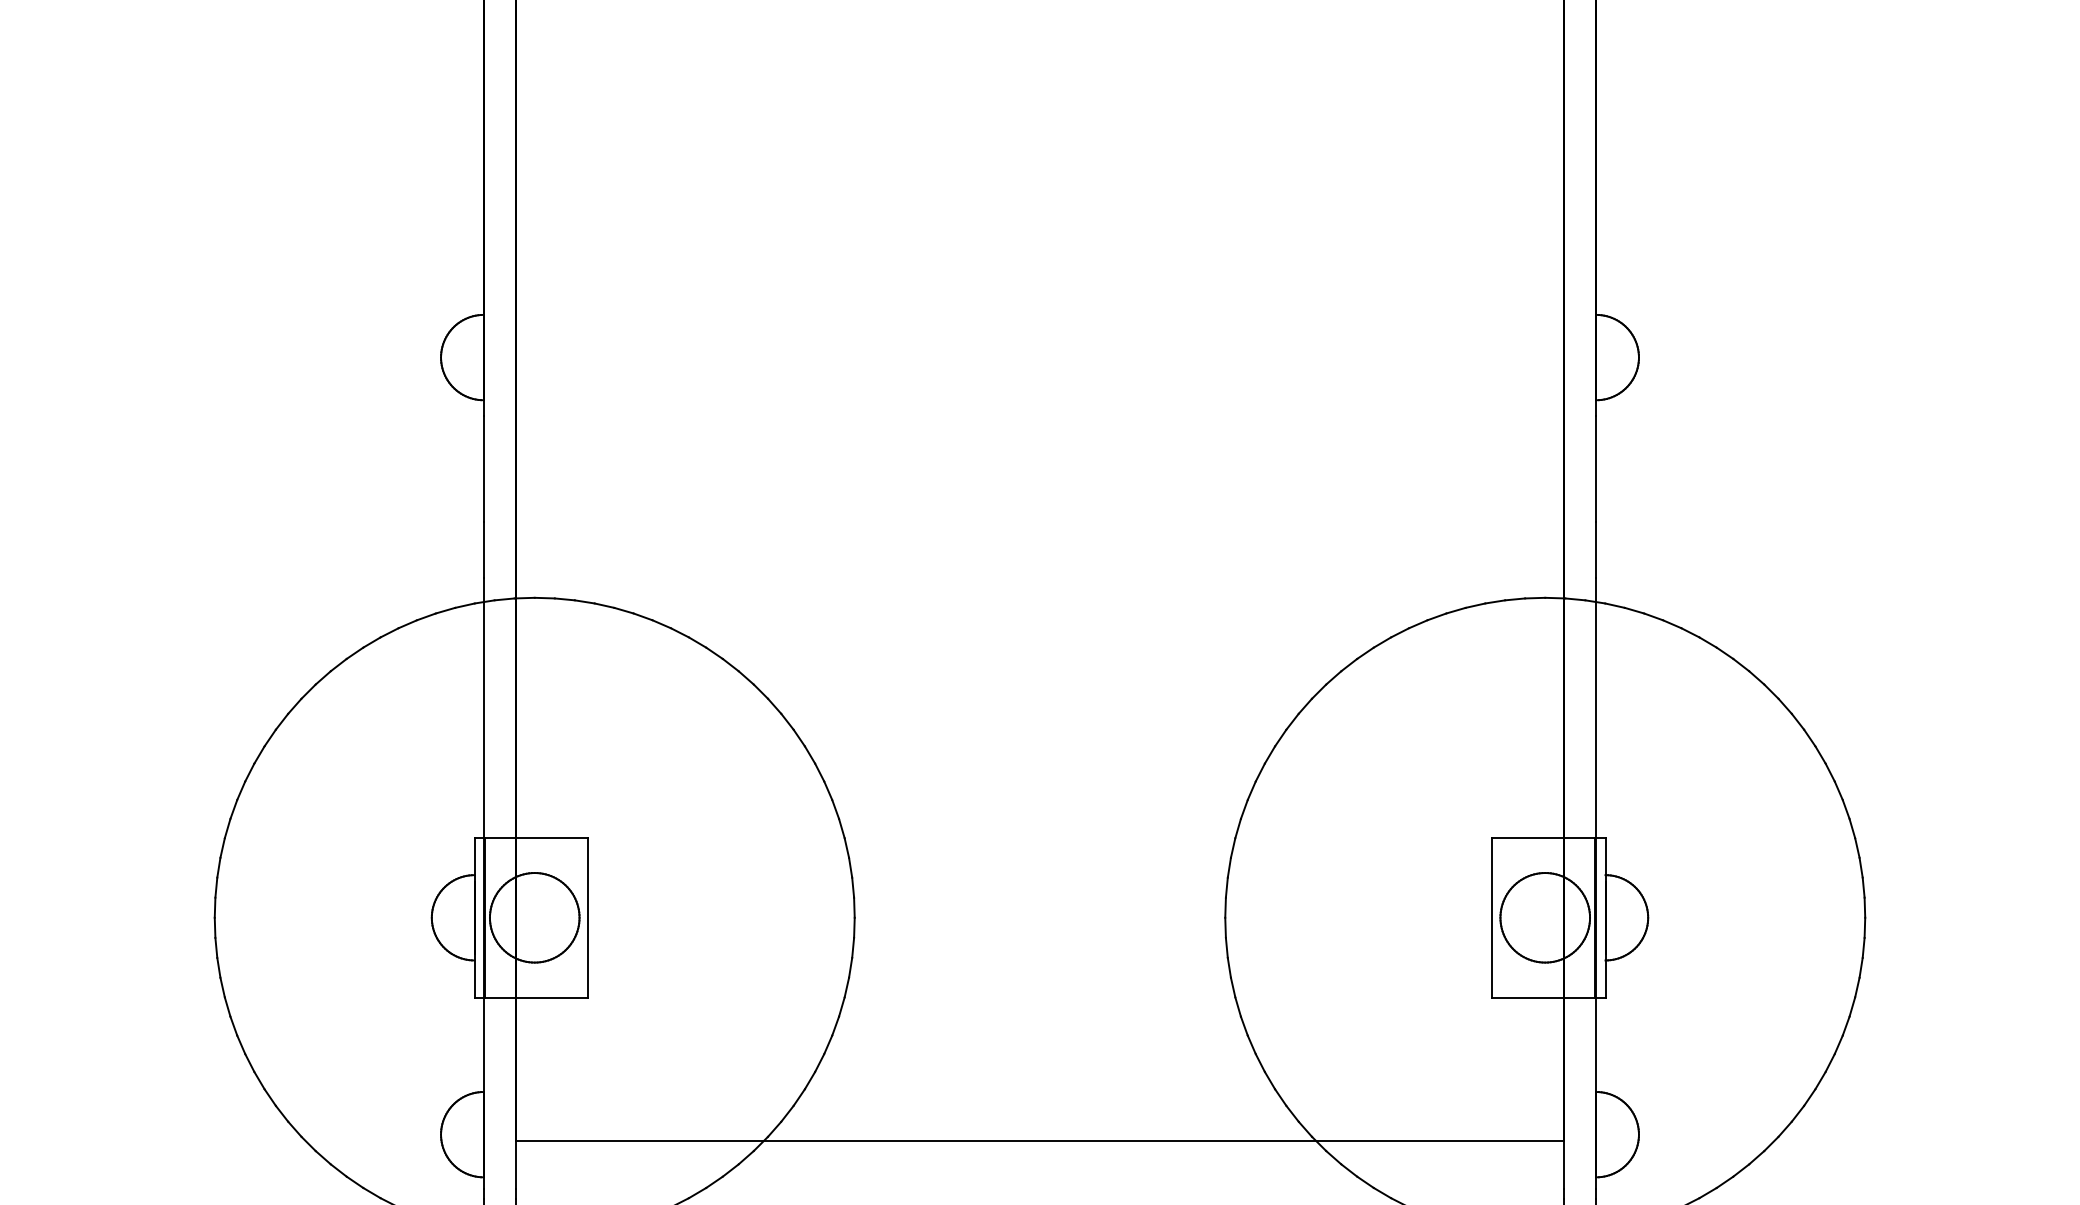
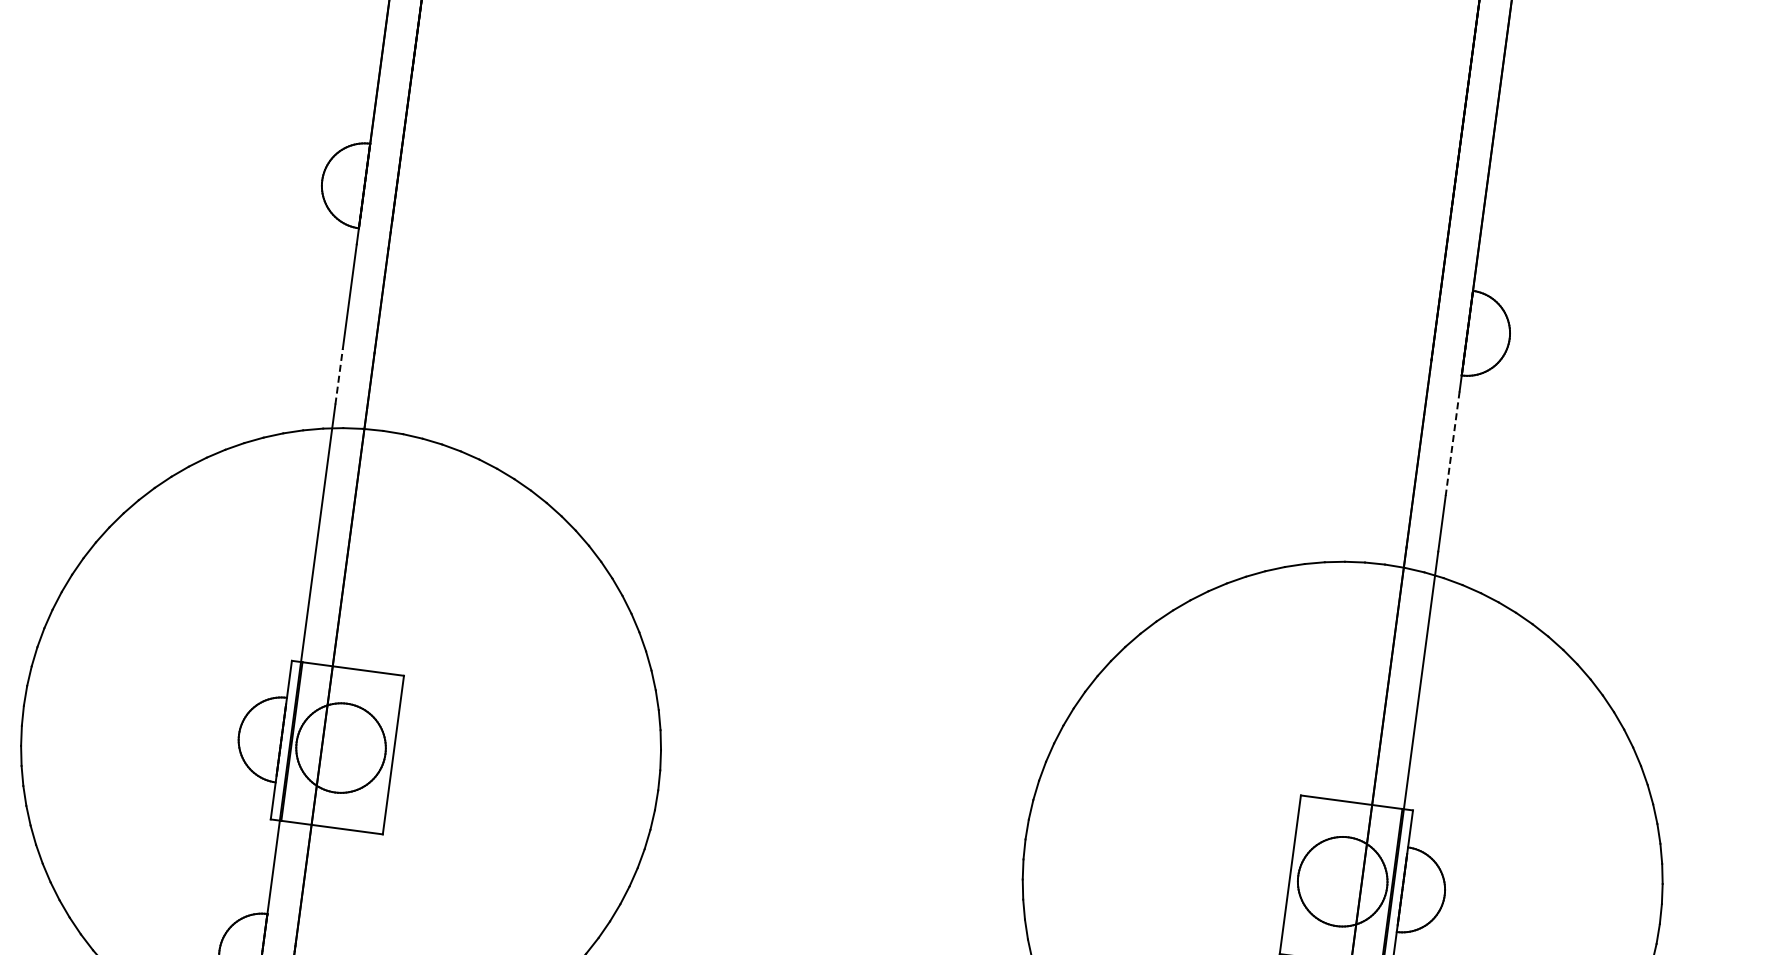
line: (1596, 469) -> (1452, 444), solid -> dashed
line: (483, 549) -> (338, 376), solid -> dashed

